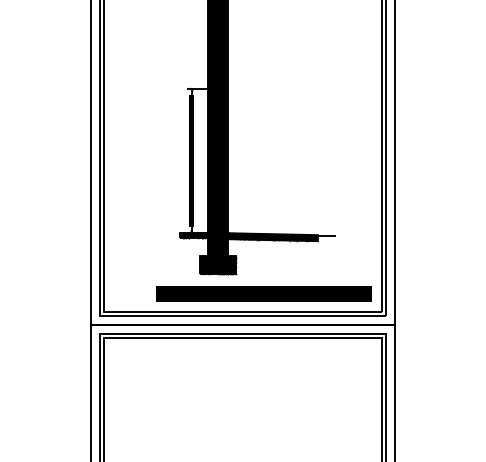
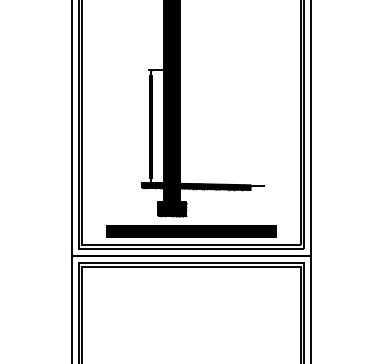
text: (263, 293) -> (191, 231), moved

